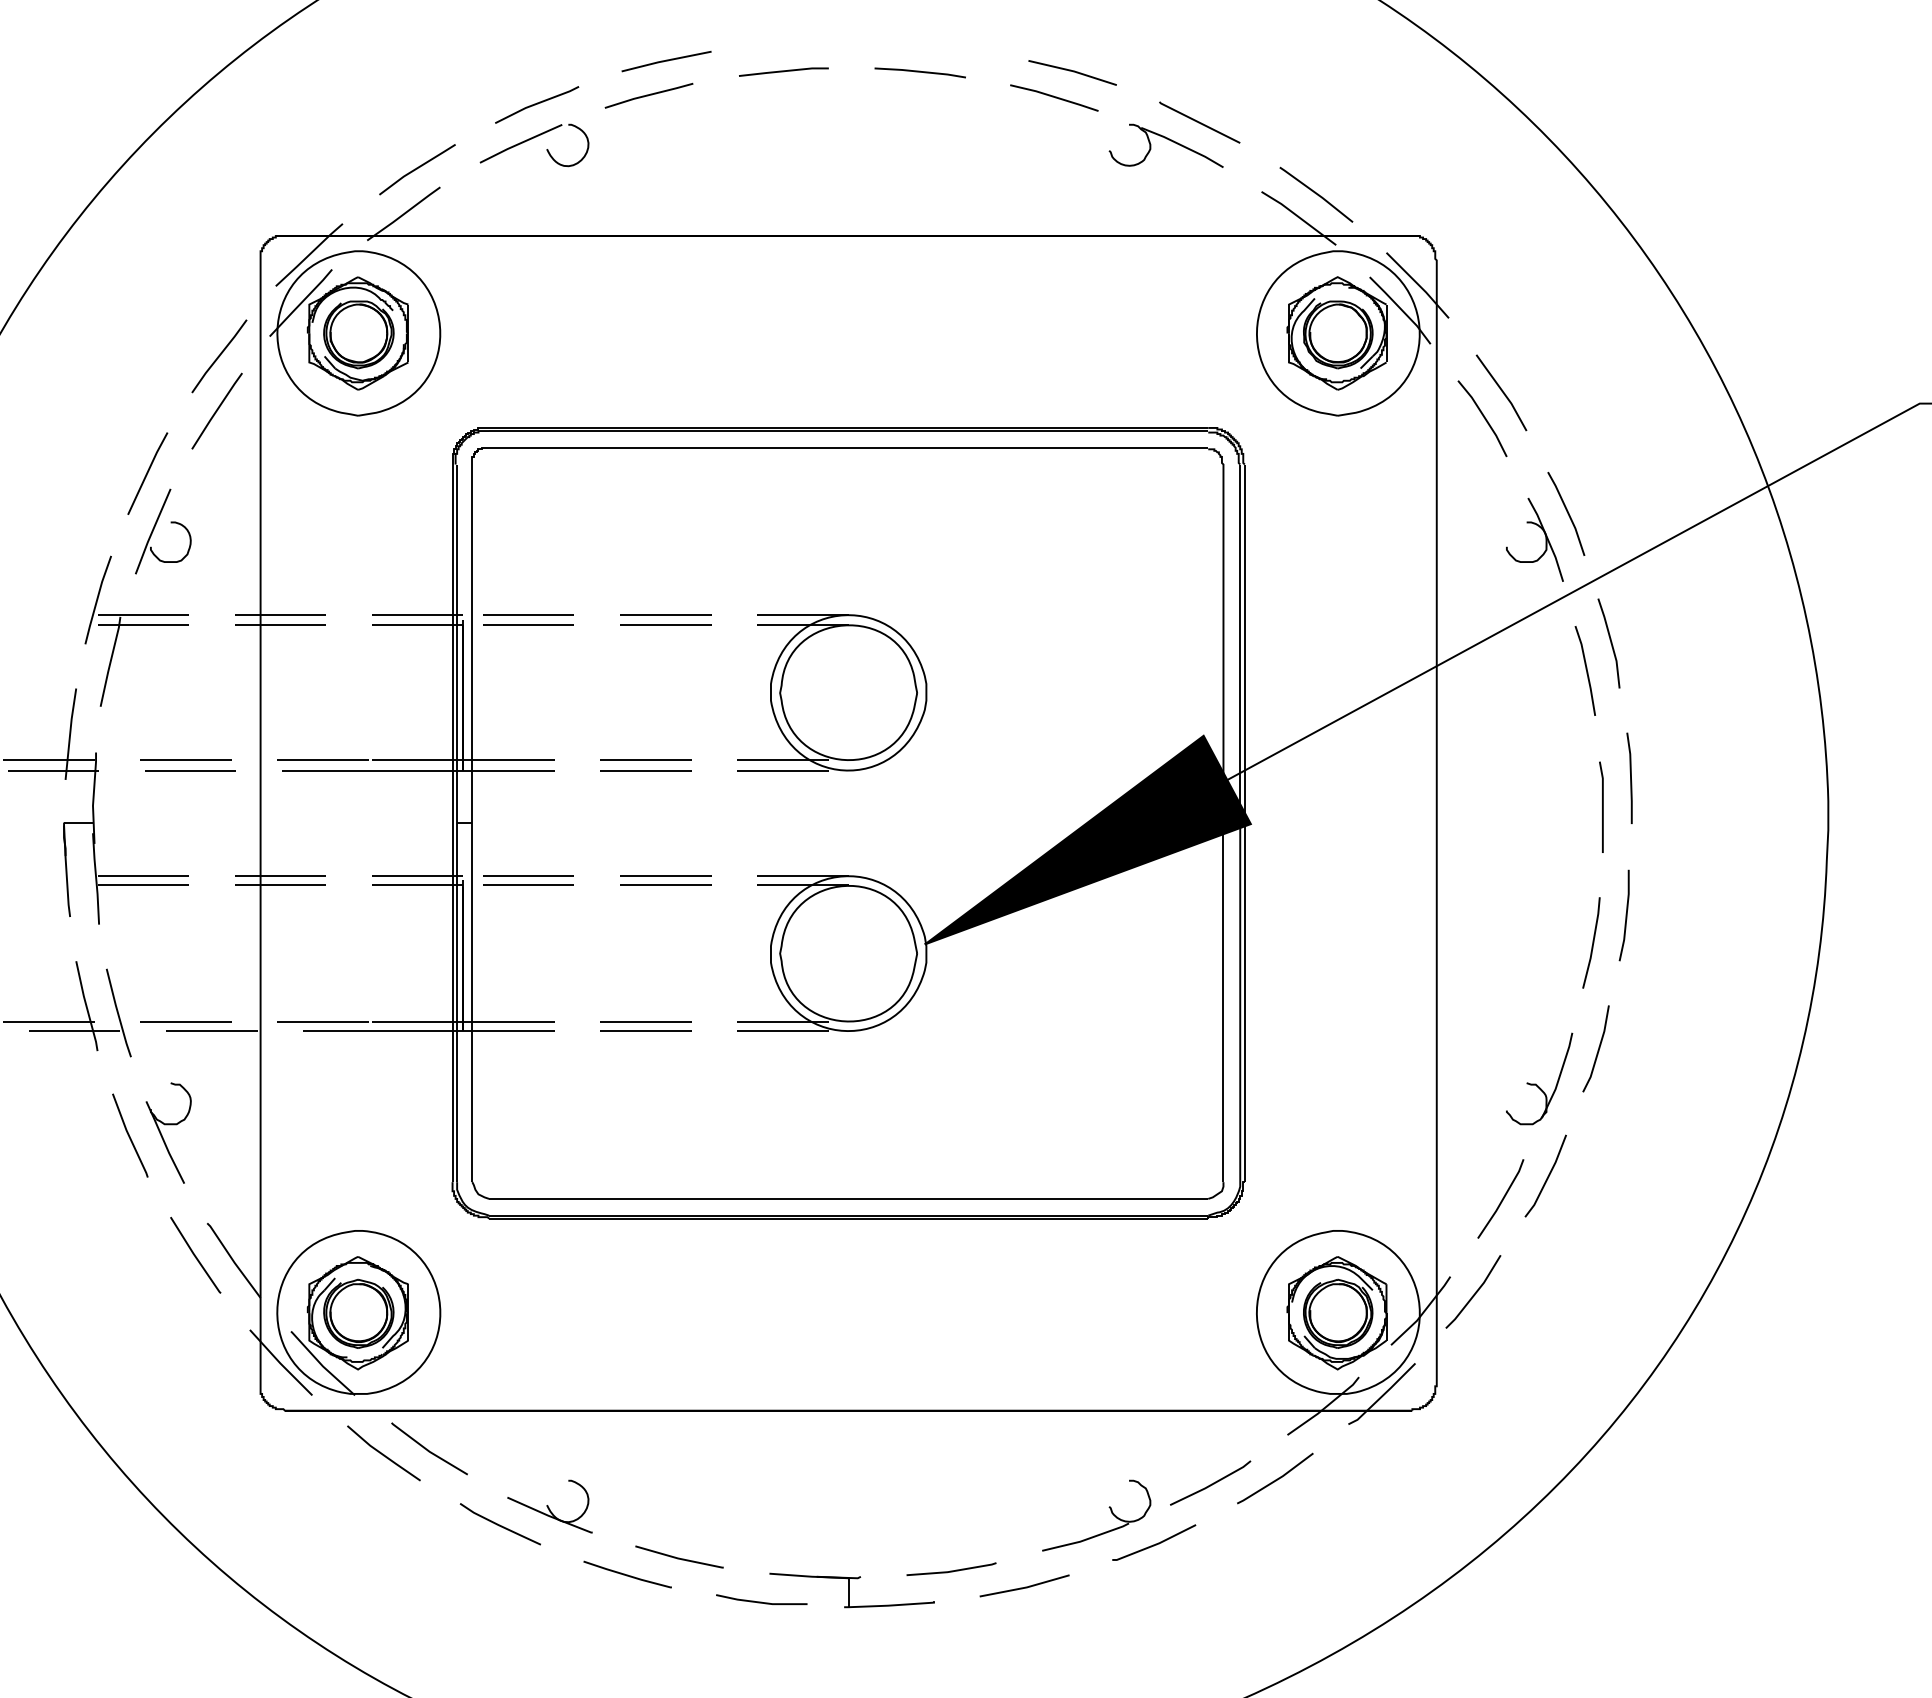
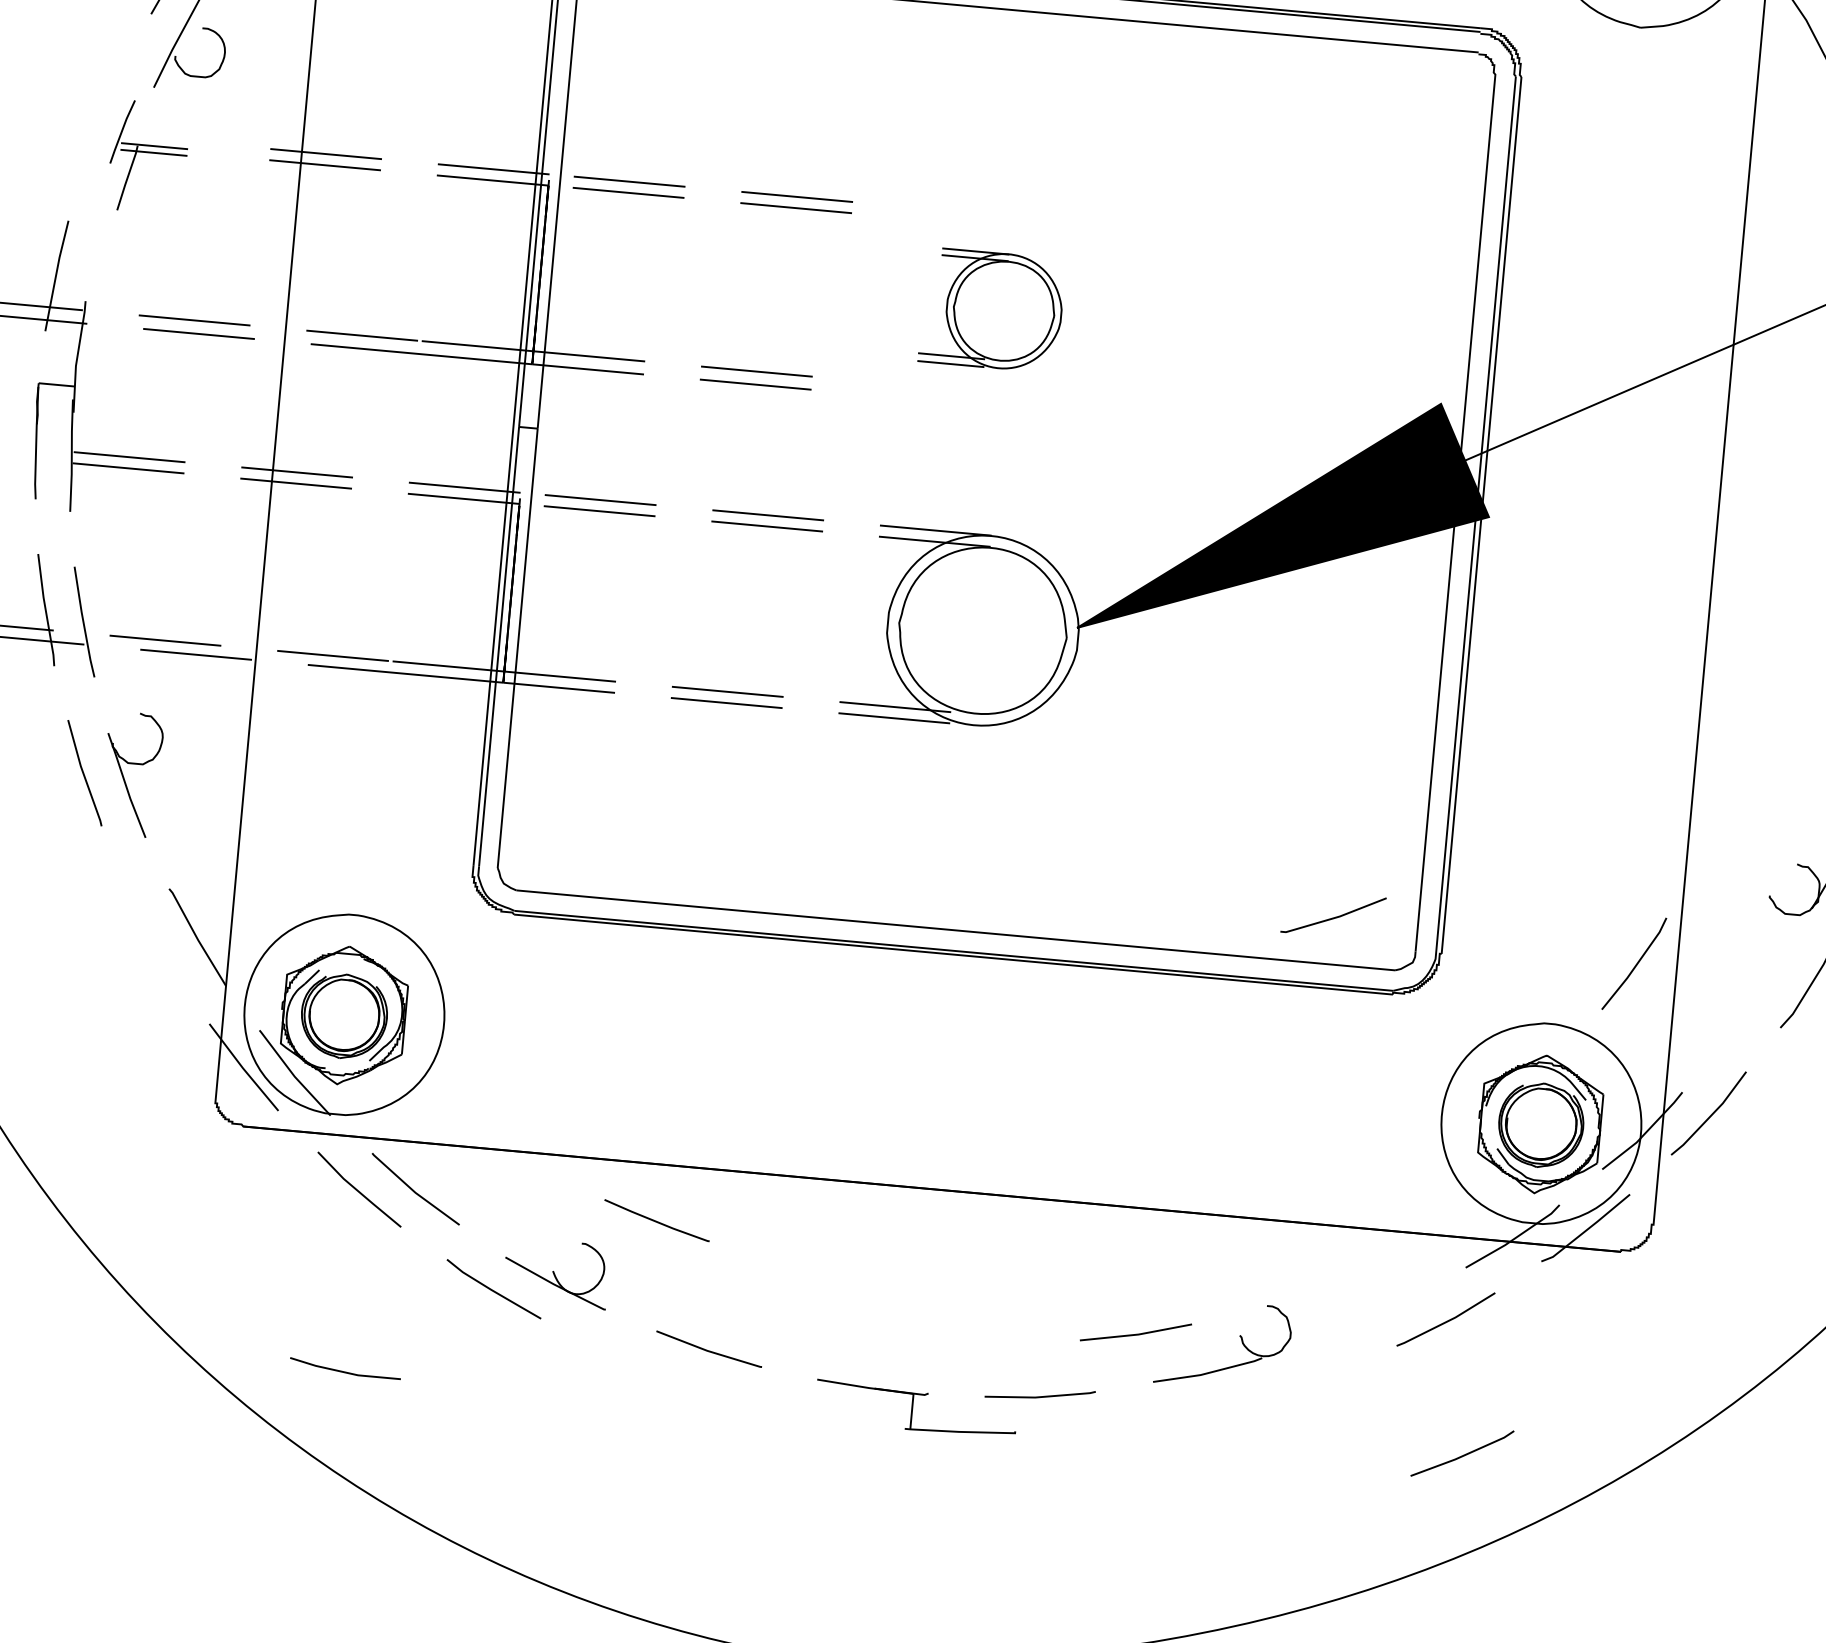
part: (136, 630) -> (148, 156), size x0.6
part: (832, 692) -> (992, 309), size x0.6
line: (1501, 1199) -> (1635, 964), moved
line: (195, 1255) -> (151, 926), removed
line: (1211, 1483) -> (1463, 1454), moved
line: (1155, 1543) -> (1335, 916), moved
line: (627, 1574) -> (656, 1220), moved
line: (1025, 1586) -> (1136, 1333), moved
line: (761, 1601) -> (344, 1370), moved

